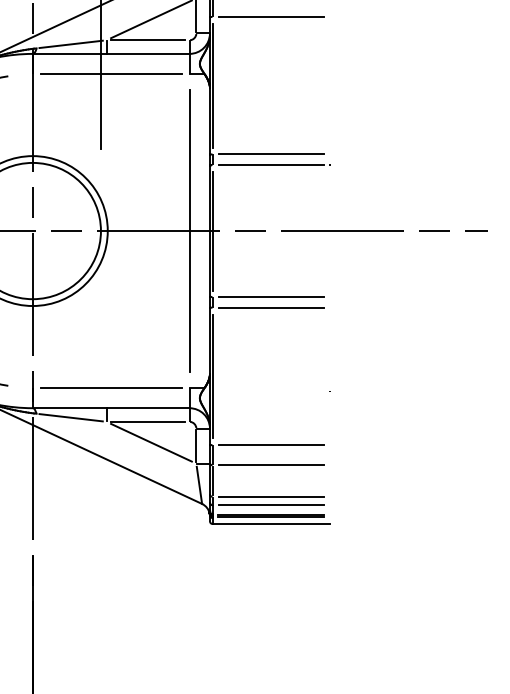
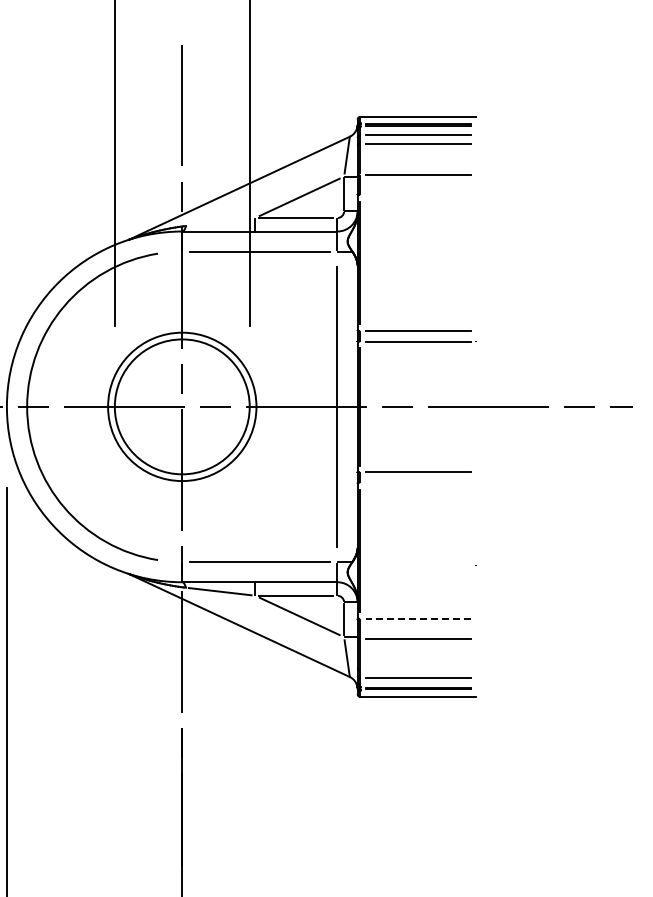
line: (271, 16) -> (418, 194), removed
line: (70, 43) -> (219, 221), removed
line: (271, 307) -> (418, 482), removed
line: (270, 444) -> (417, 618), solid -> dashed
line: (271, 497) -> (418, 670), removed

